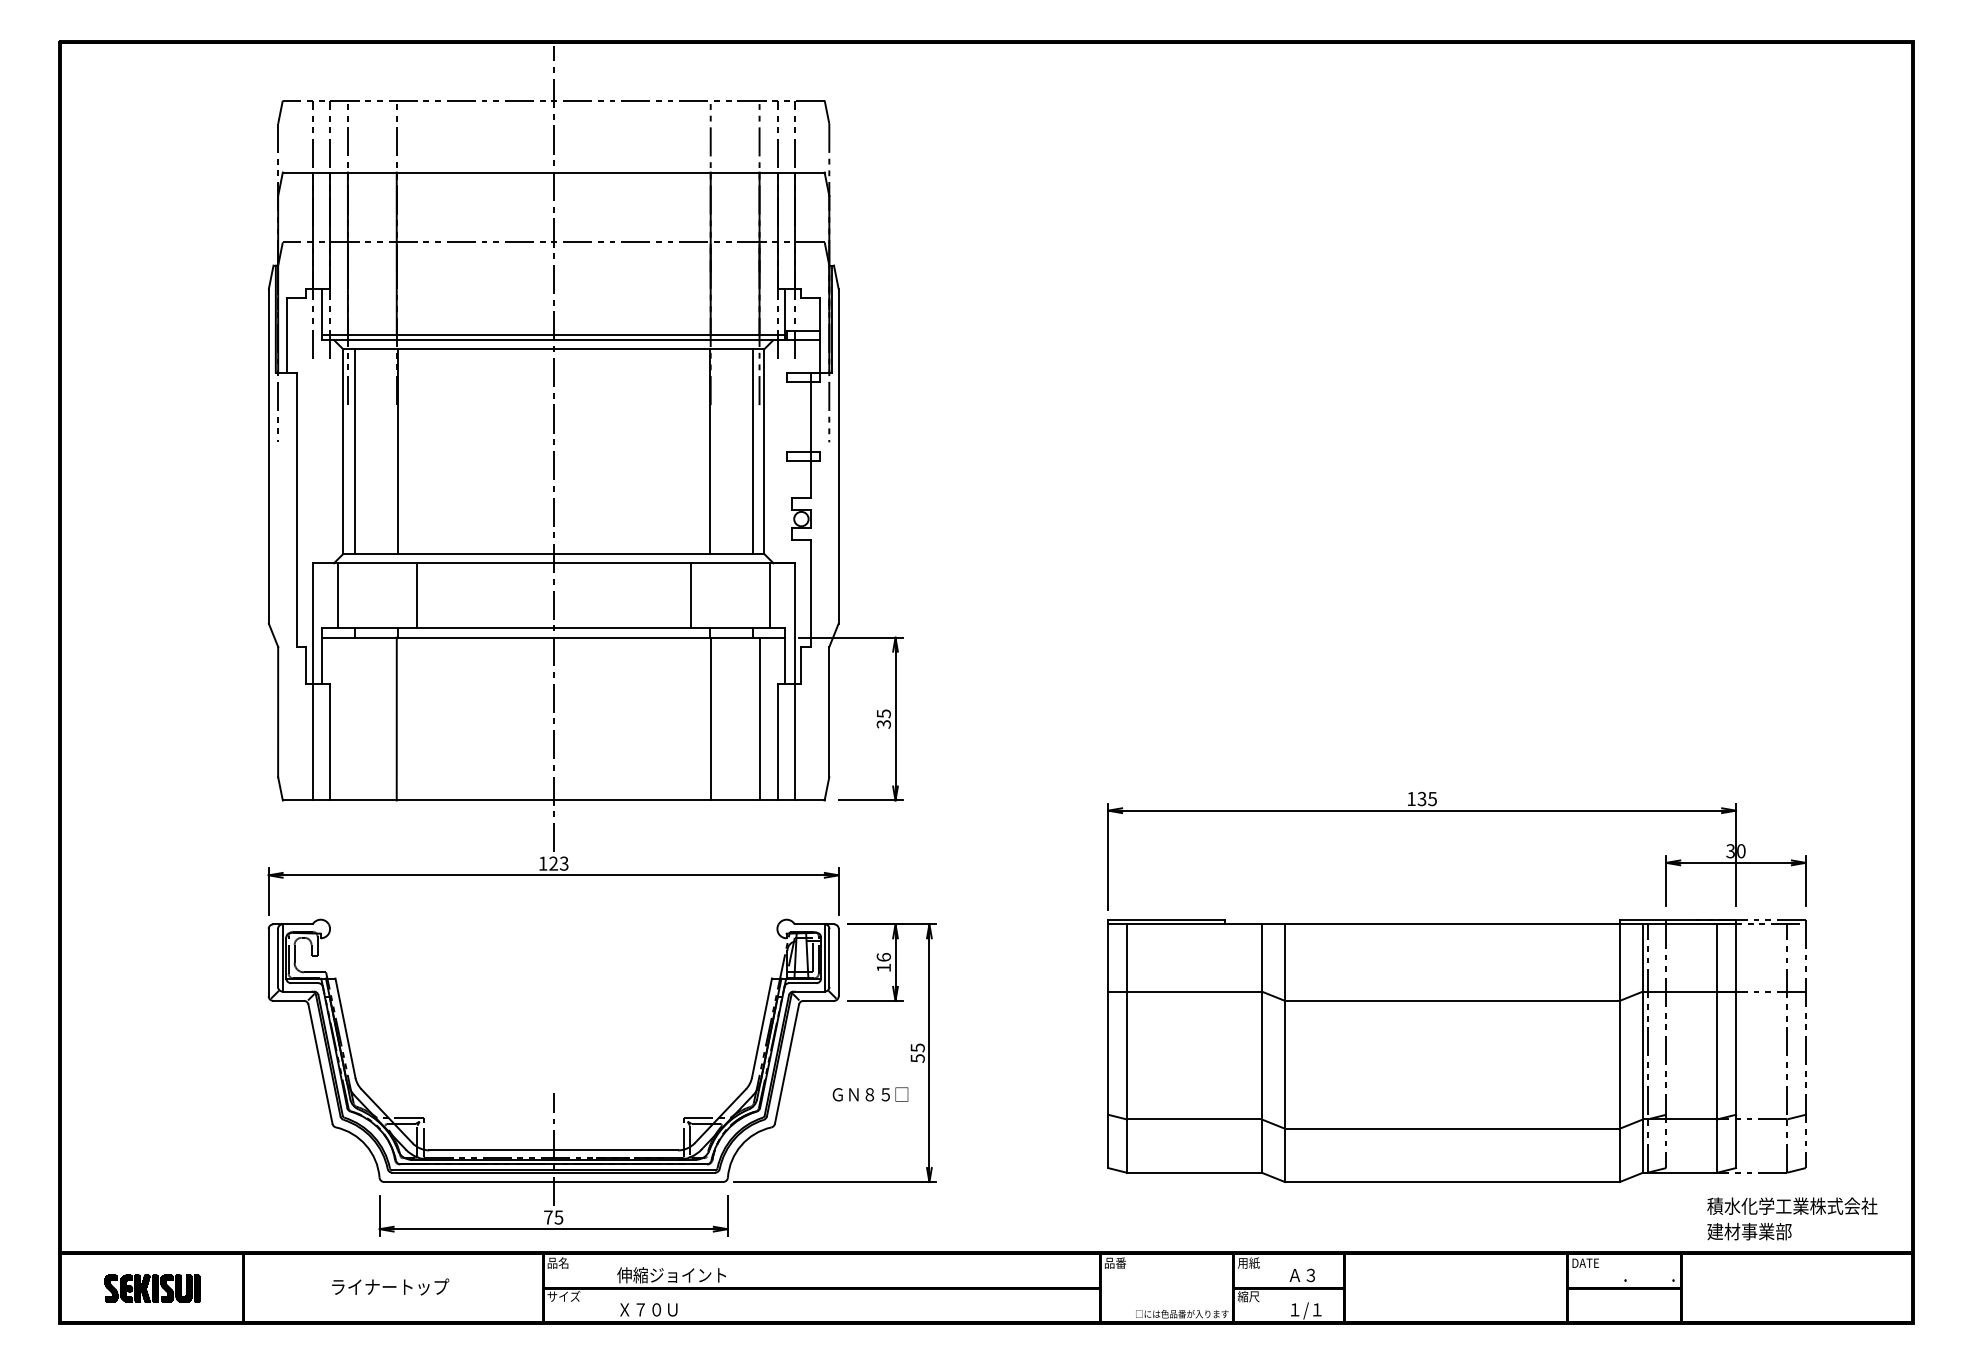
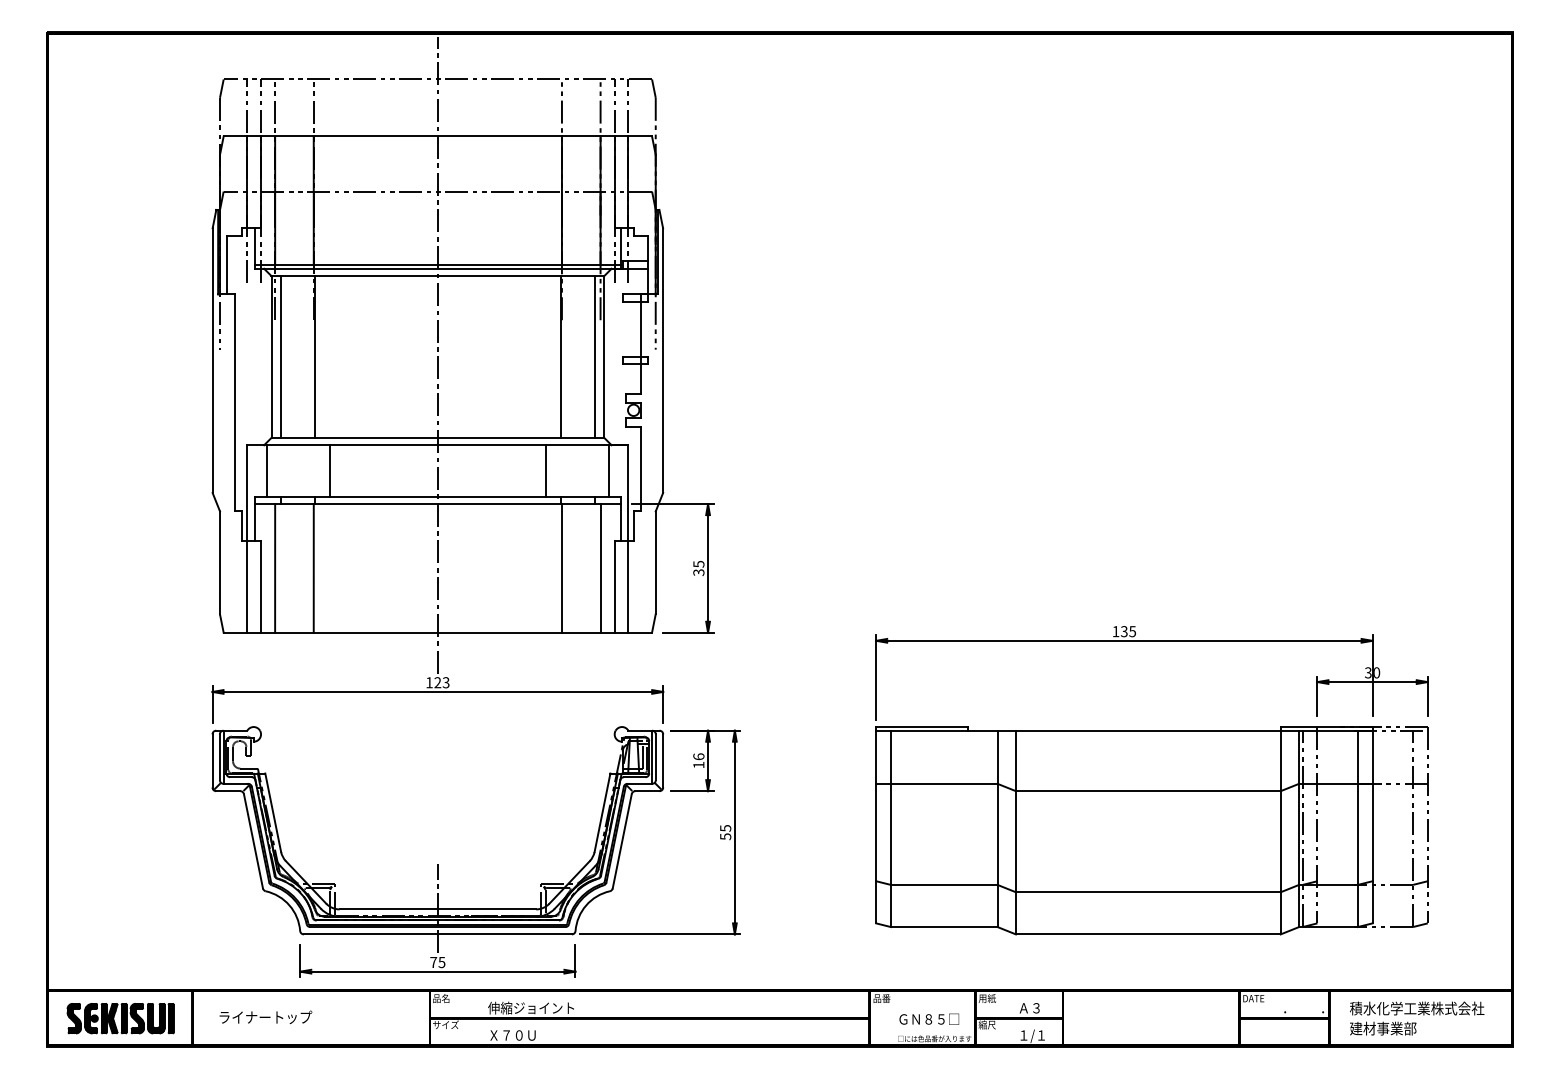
line: (348, 719) -> (275, 568), added
text: (870, 1093) -> (929, 1018), moved
text: (1792, 1218) -> (1417, 1018), moved
text: (390, 1285) -> (265, 1016), moved
part: (152, 1288) -> (120, 1018), size x1.43

